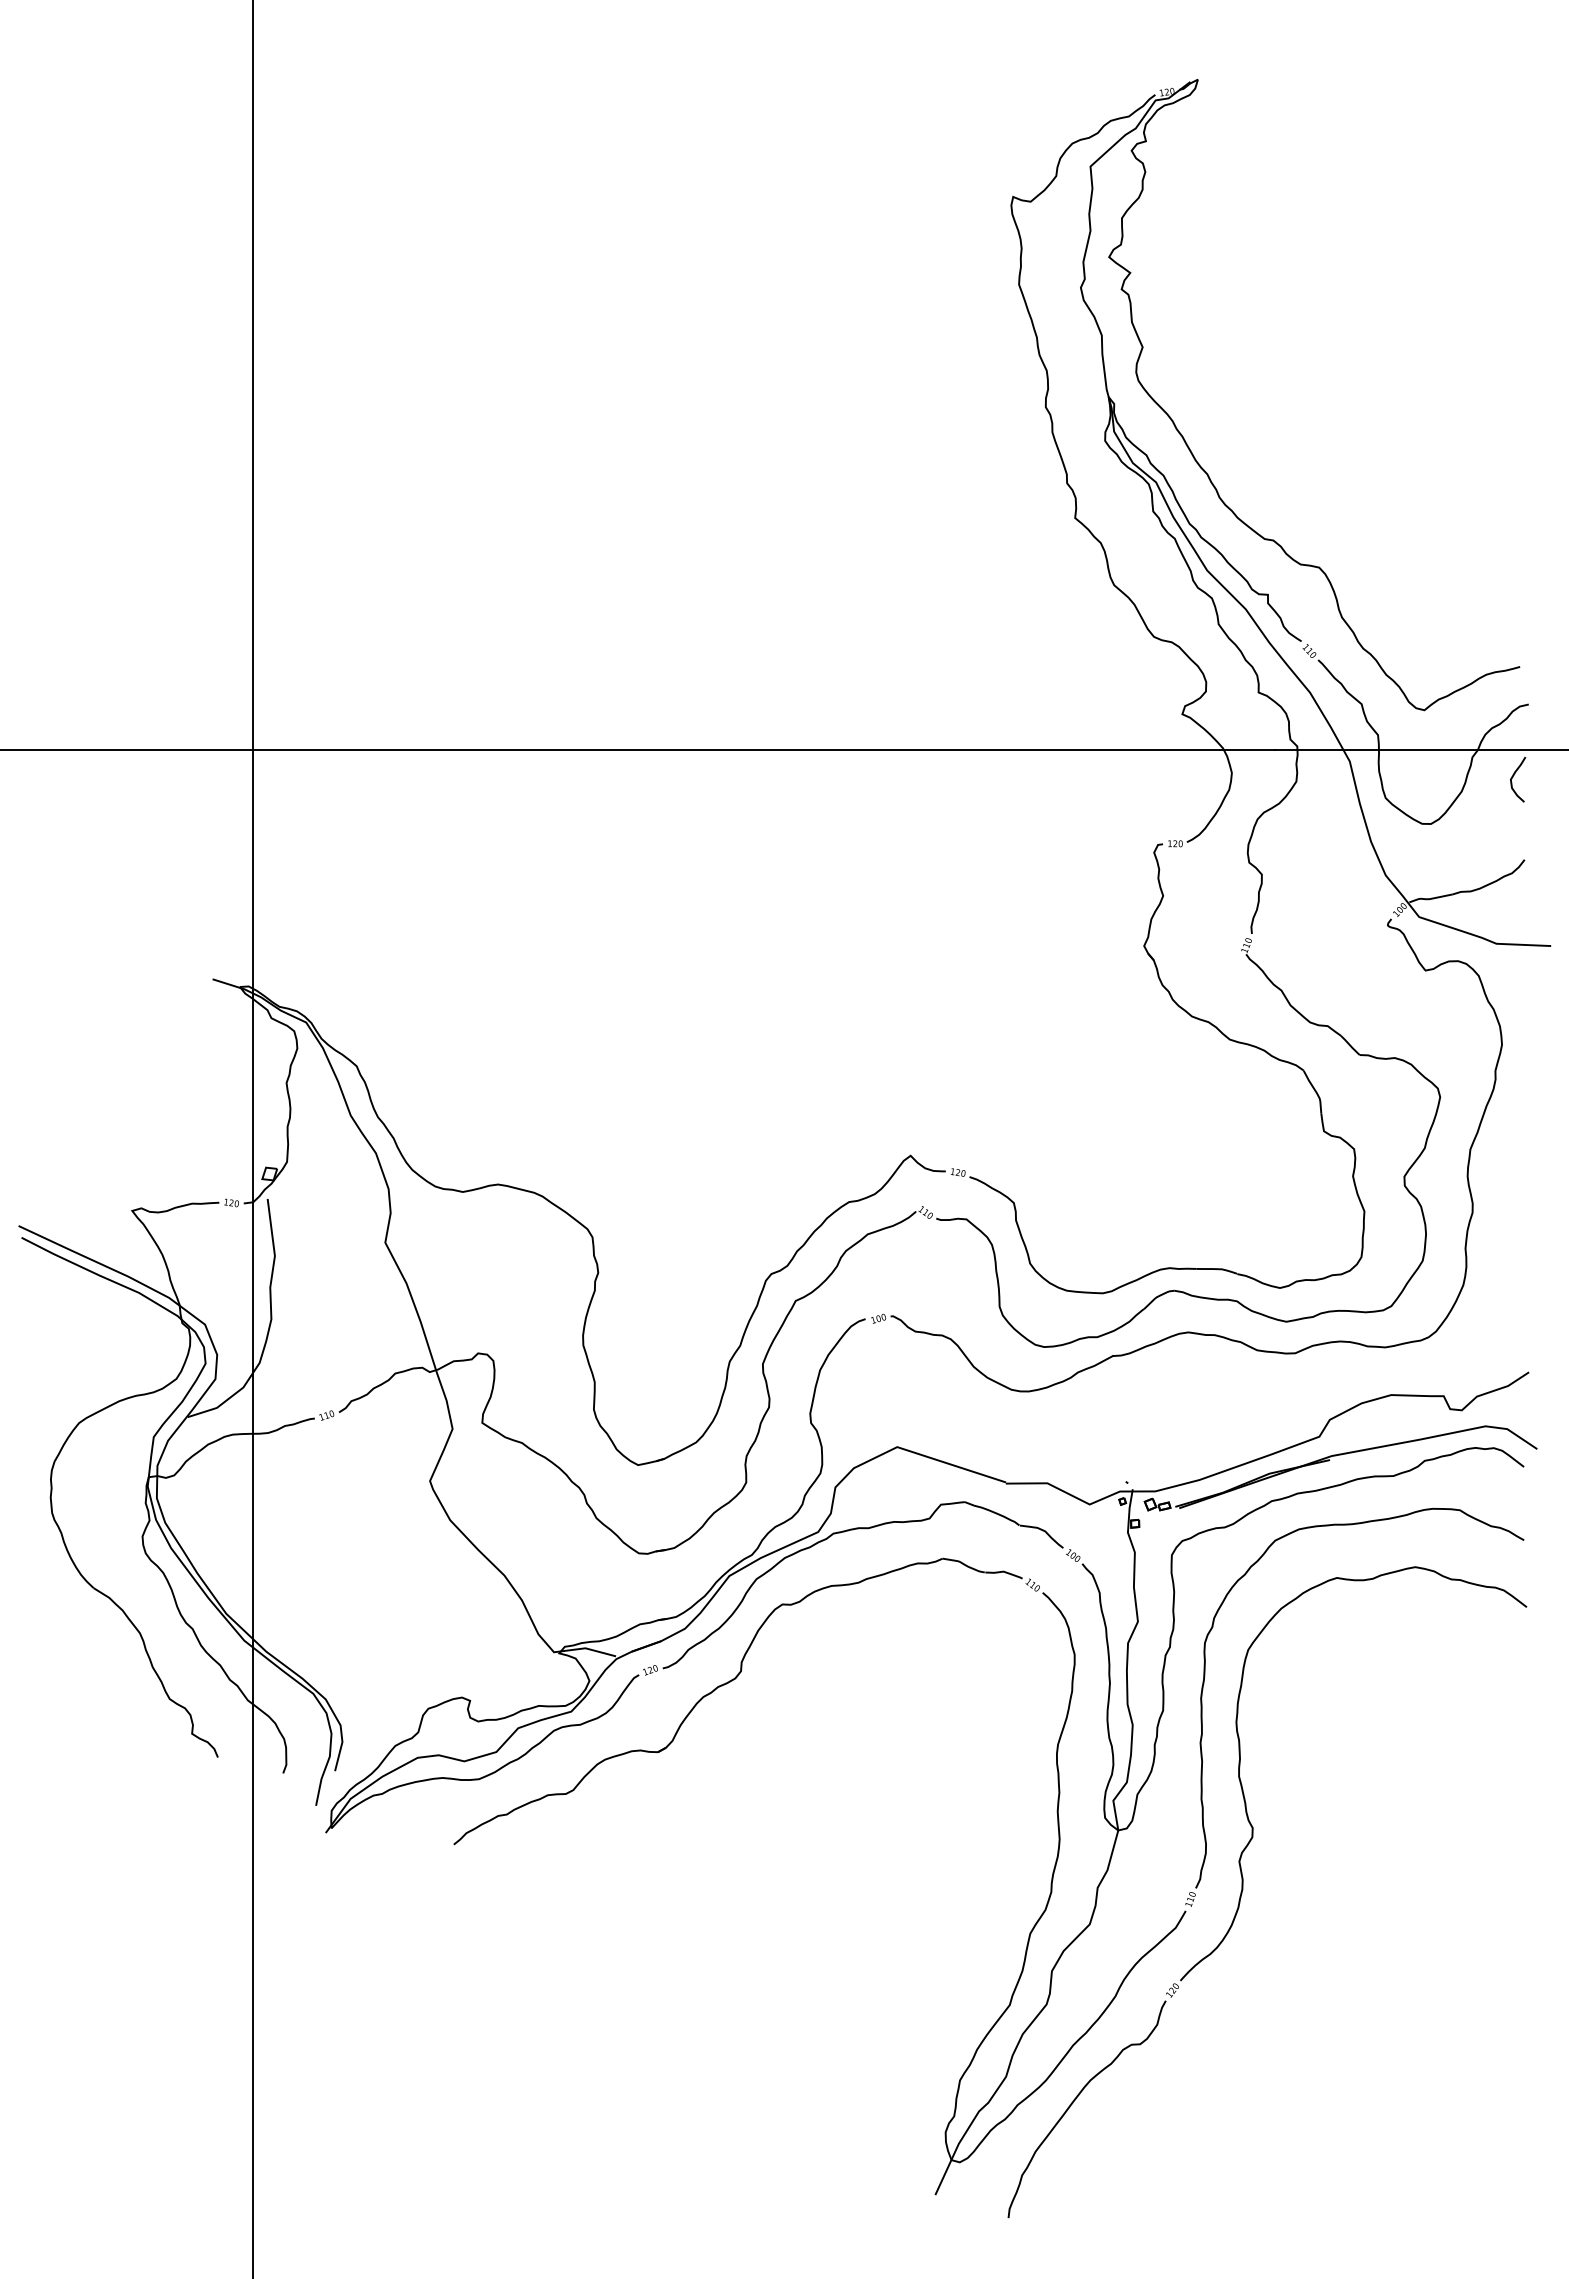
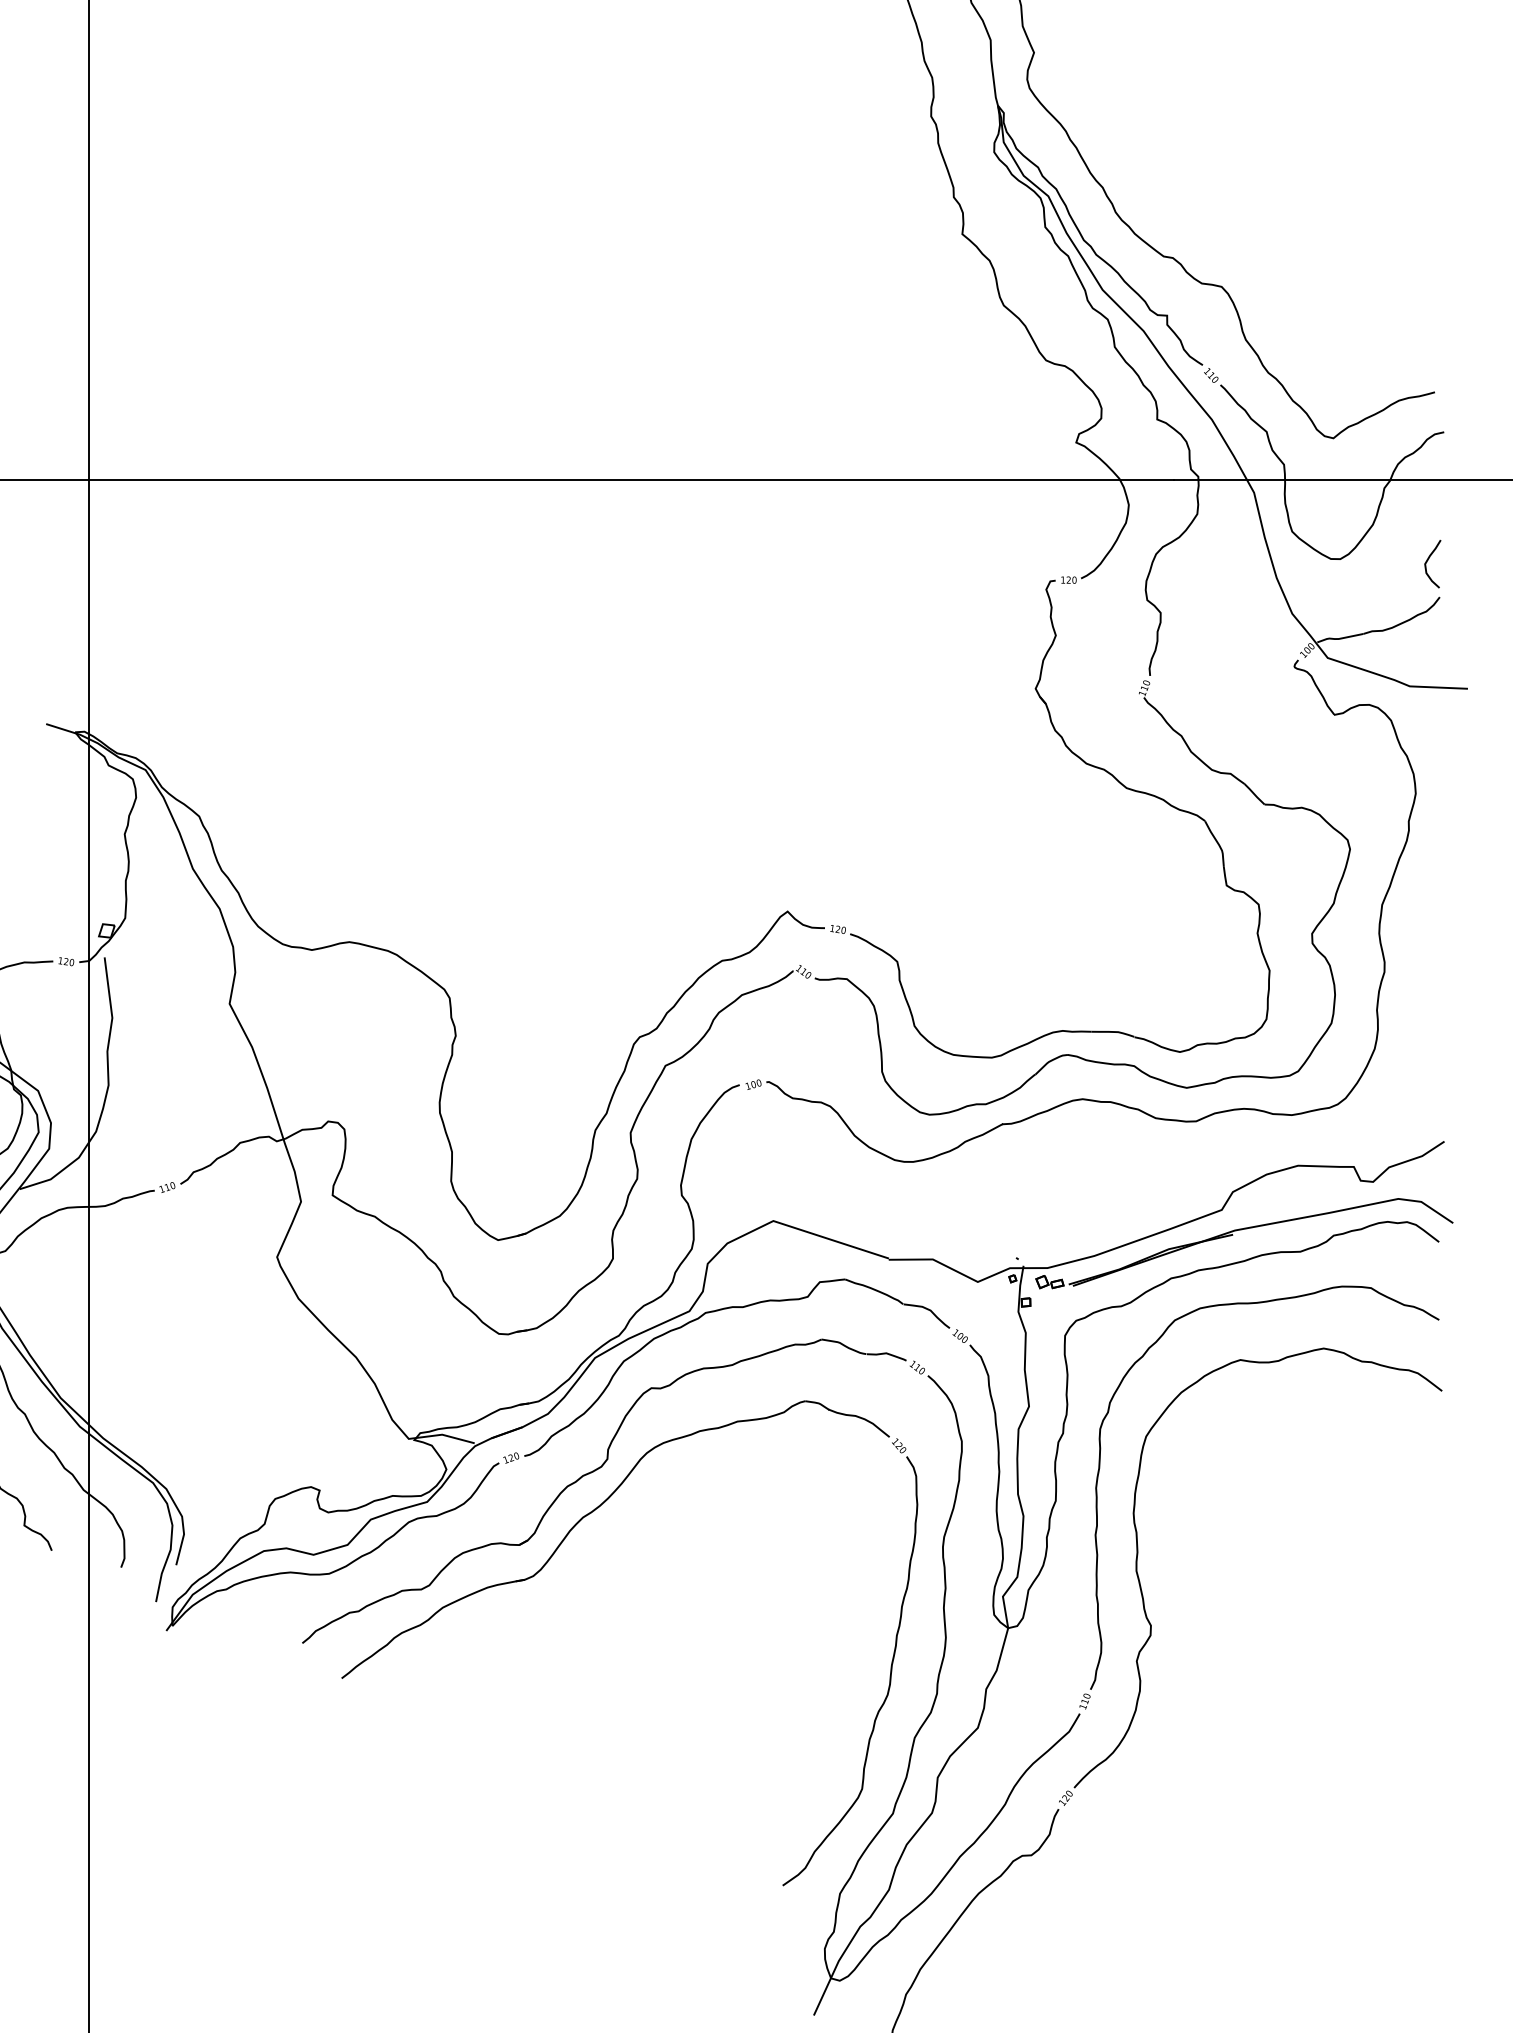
curve: (1513, 777) -> (1427, 561), moved
part: (681, 1773) -> (544, 1567), added

